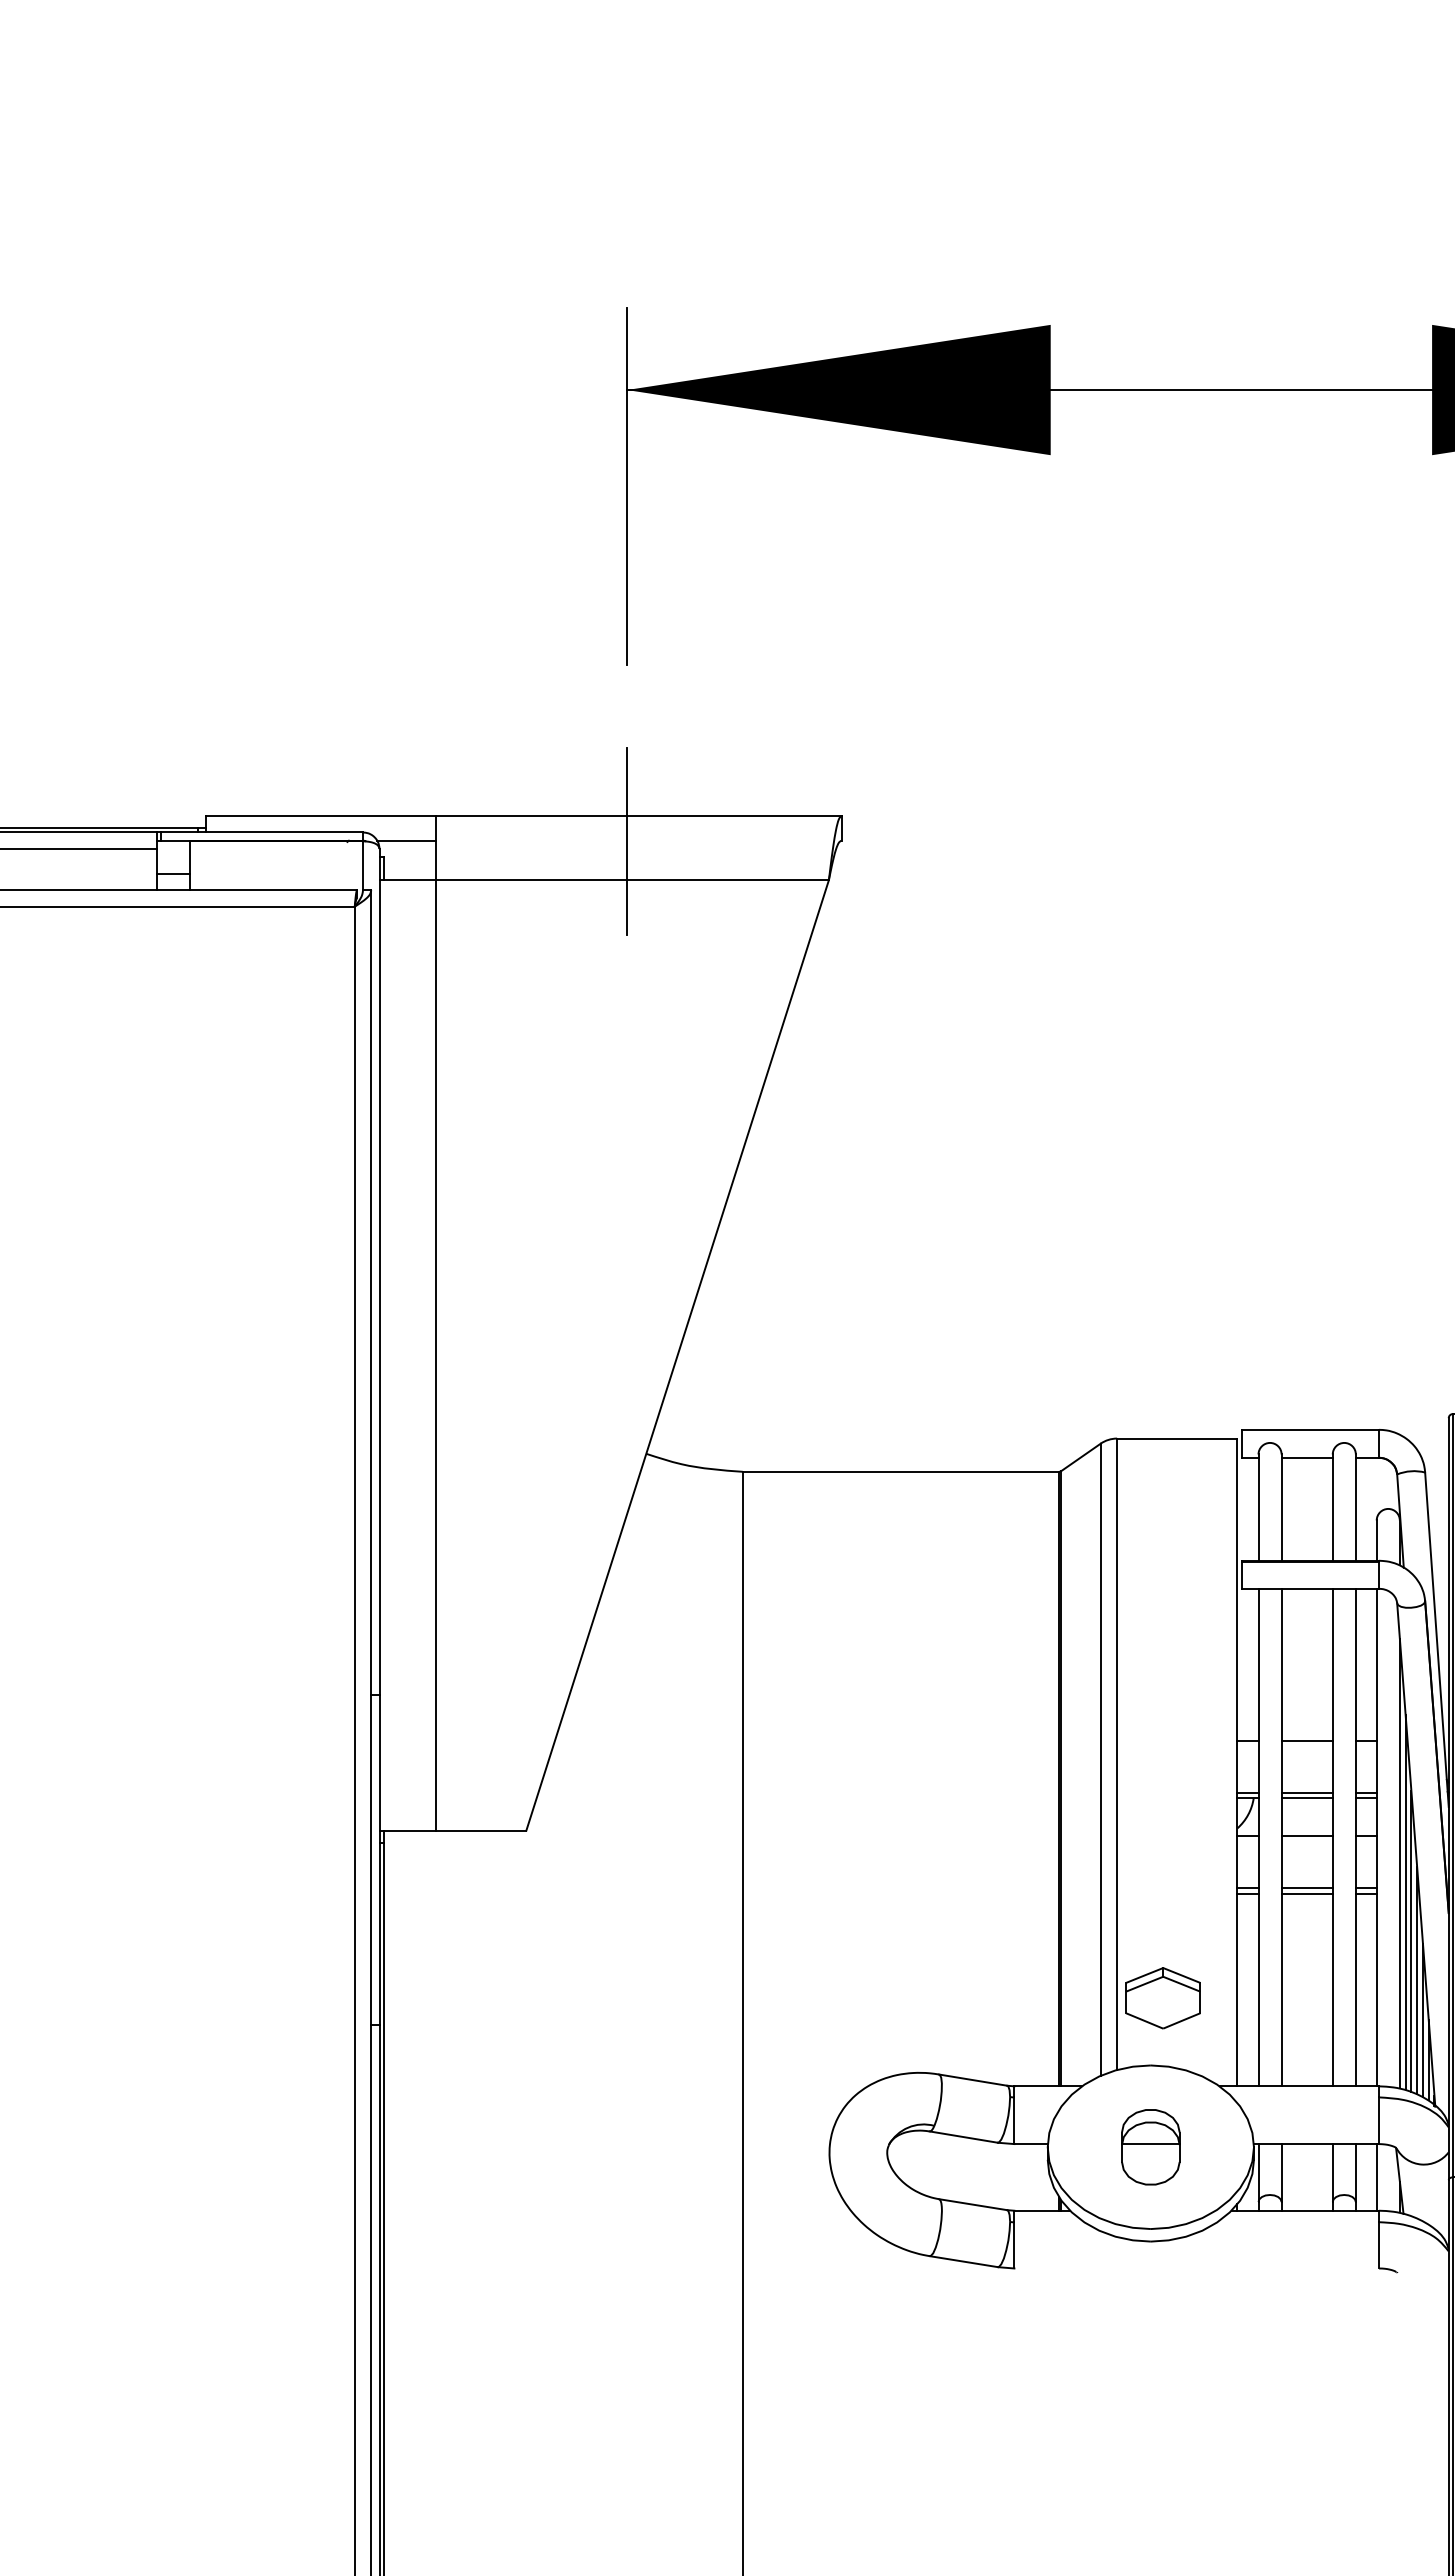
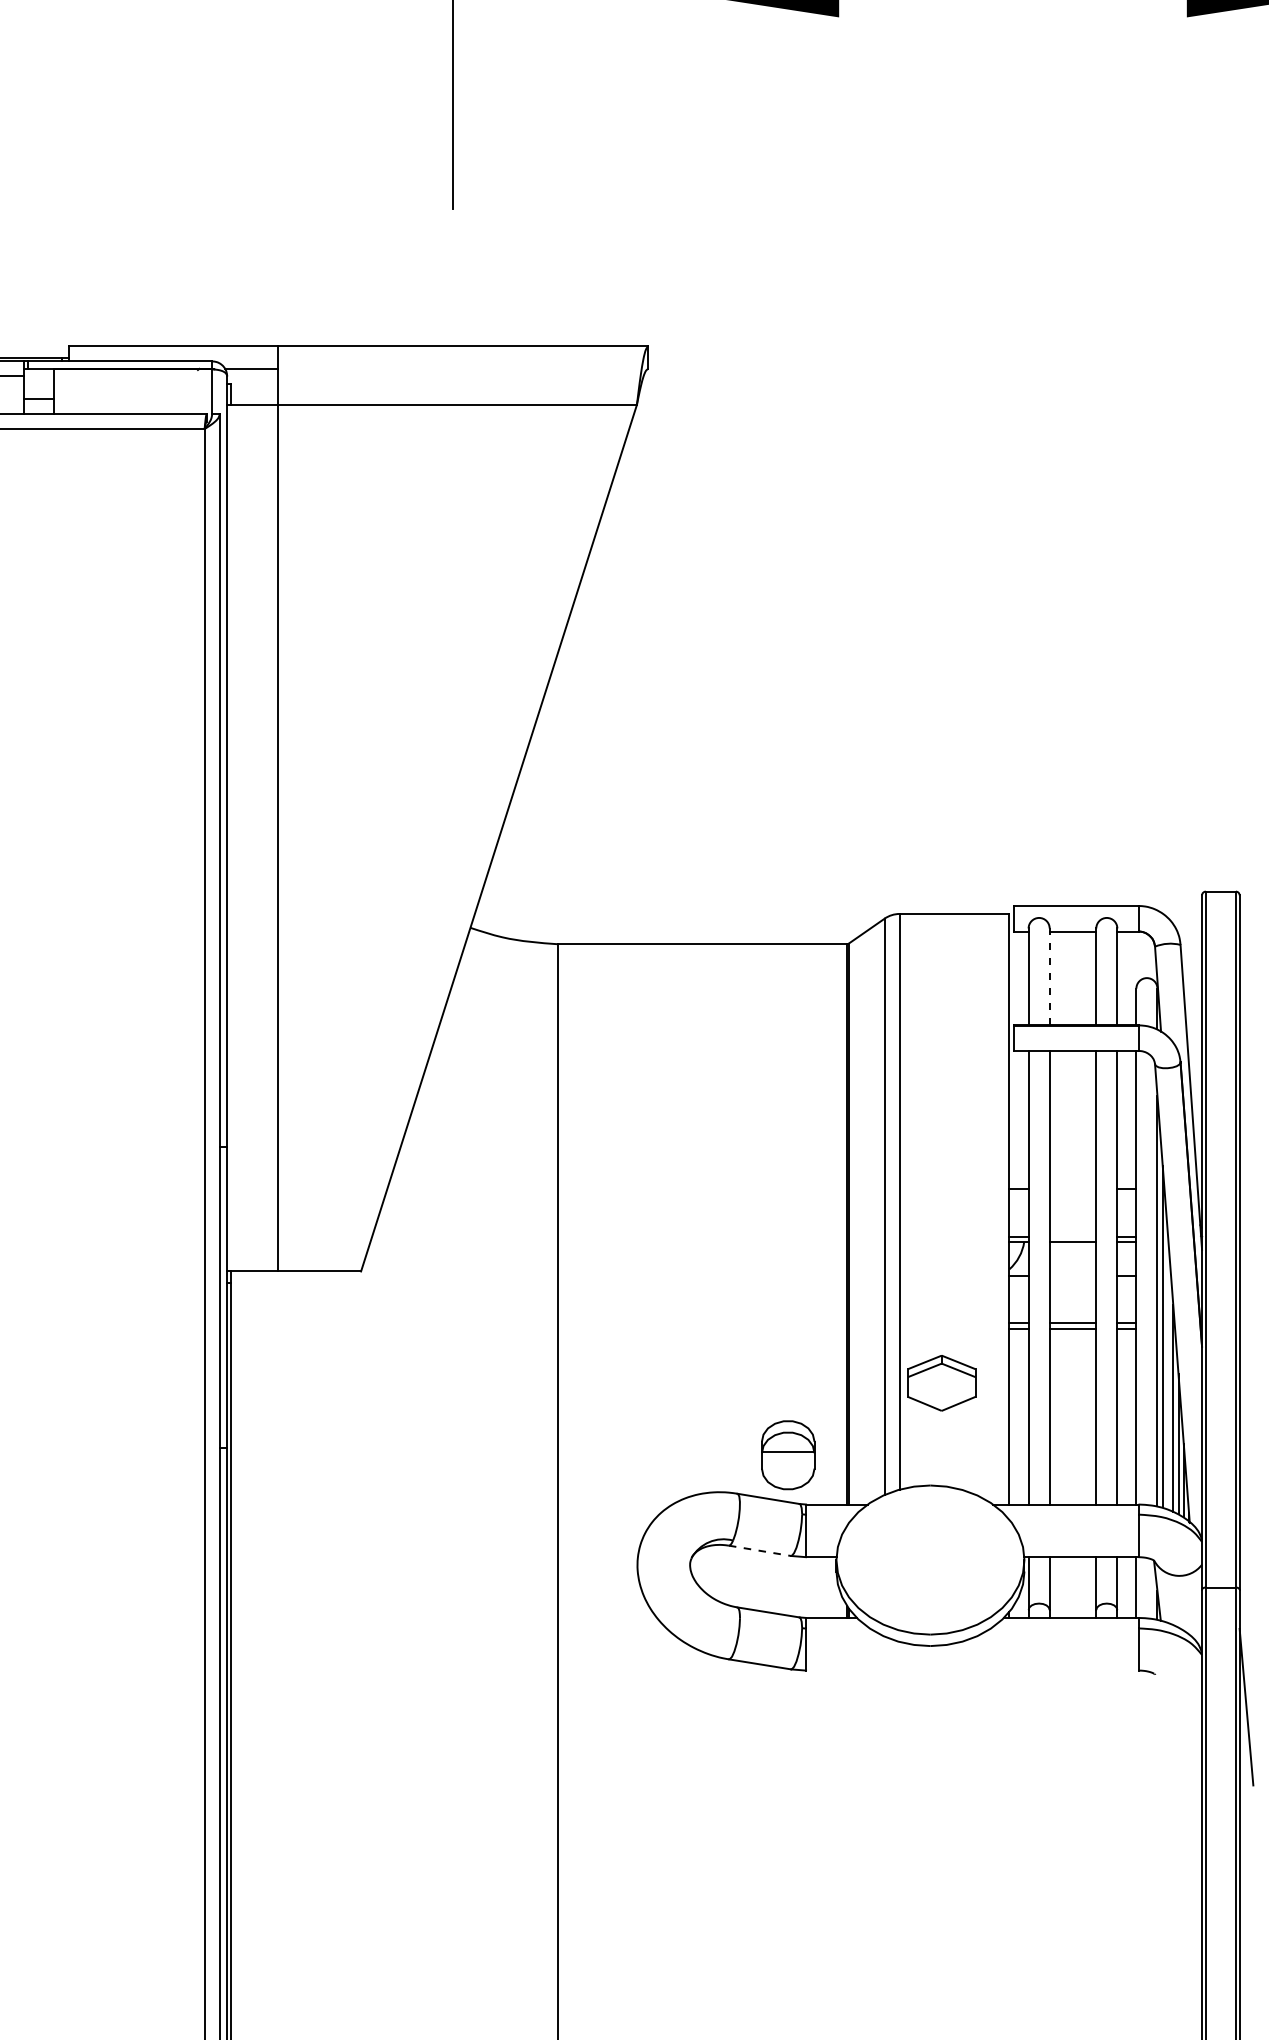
line: (627, 840) -> (453, 368), removed
line: (1281, 1507) -> (1049, 976), solid -> dashed
line: (1306, 1740) -> (1072, 1189), removed
line: (1306, 1792) -> (1072, 1236), removed
line: (1306, 1836) -> (1072, 1276), removed
line: (1411, 1941) -> (1168, 1372), removed
part: (1162, 1998) -> (941, 1383), moved
line: (963, 2137) -> (759, 1551), solid -> dashed
part: (1150, 2147) -> (787, 1455), moved

